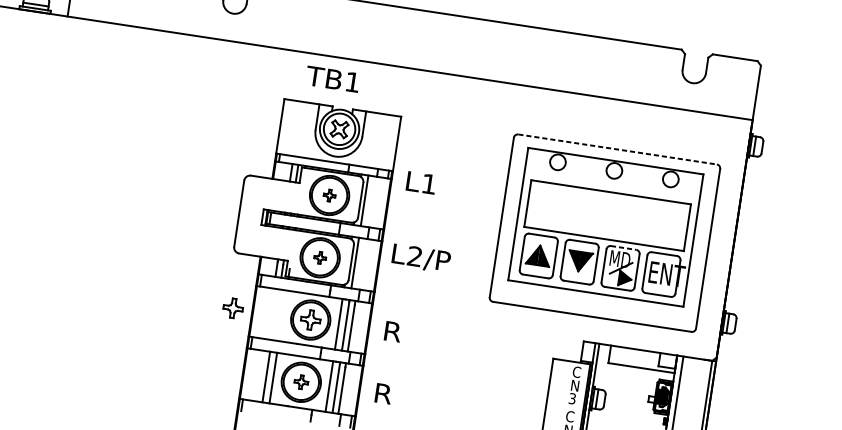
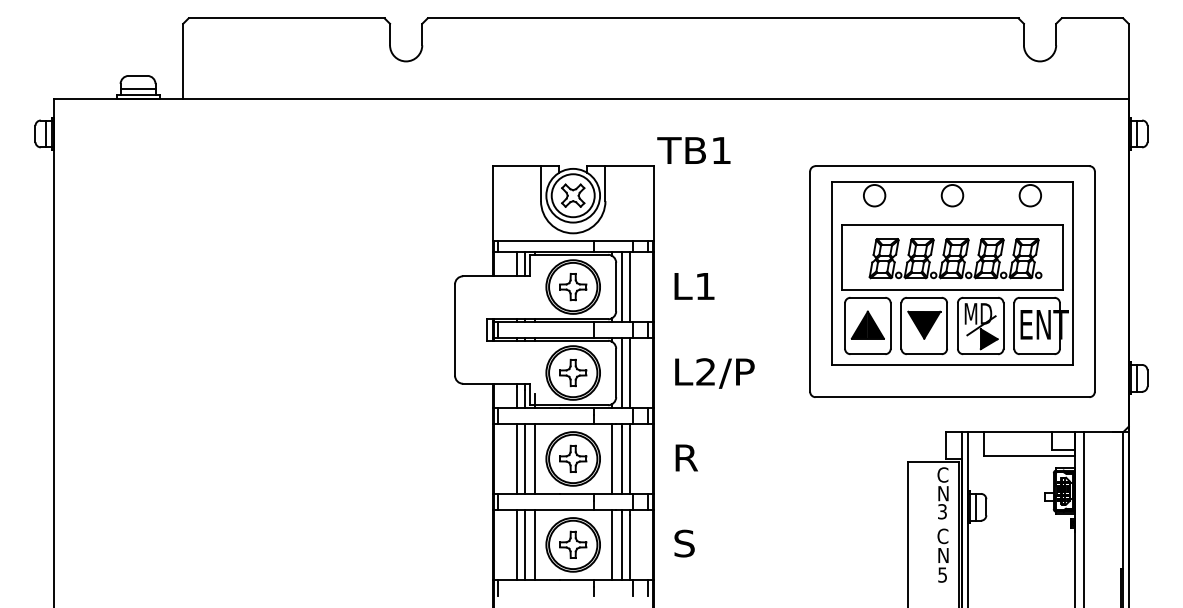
text: (332, 79) -> (693, 150), moved
line: (617, 149) -> (952, 166), dashed -> solid
text: (421, 183) -> (694, 286), moved
part: (329, 195) -> (573, 287), size x1.67
line: (370, 201) -> (629, 286), added
part: (609, 216) -> (955, 258), added
line: (624, 247) -> (981, 297), dashed -> solid
part: (320, 258) -> (573, 373), size x1.67
text: (421, 258) -> (714, 373), moved
line: (360, 263) -> (629, 372), added
part: (233, 308) -> (466, 458), removed
line: (269, 313) -> (516, 458), added
line: (275, 314) -> (524, 458), added
line: (282, 315) -> (534, 458), added
line: (260, 375) -> (516, 544), added
part: (301, 382) -> (573, 544), size x1.43
text: (382, 393) -> (685, 543), R -> S

